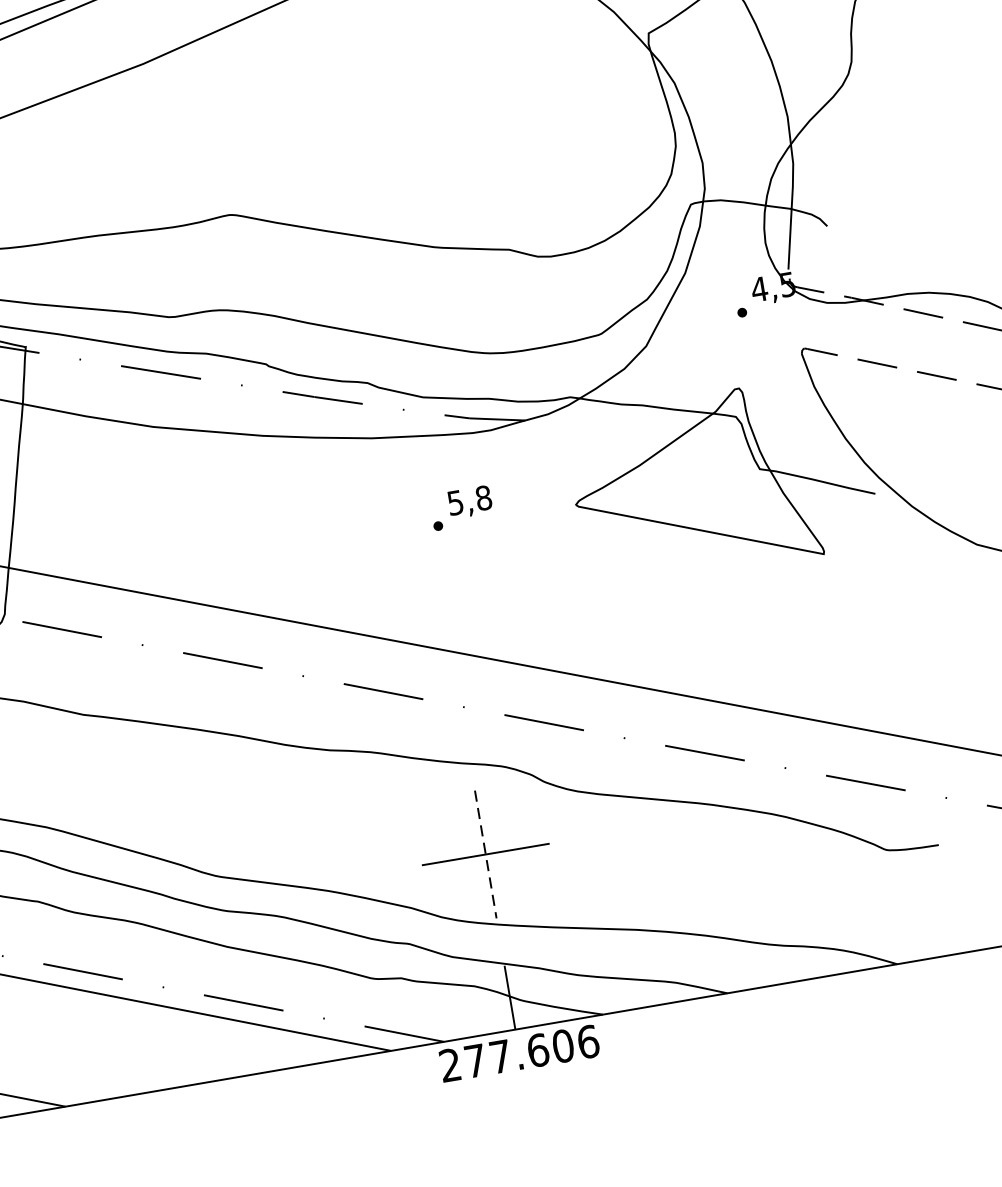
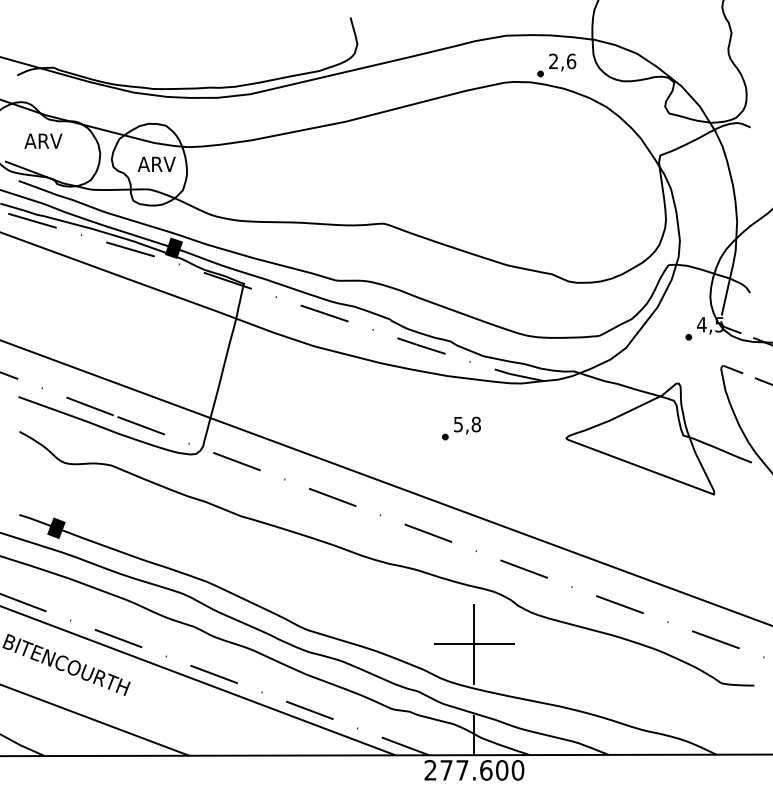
part: (461, 508) -> (461, 428), moved
line: (486, 854) -> (474, 644), dashed -> solid
text: (587, 1040) -> (517, 769), 277.606 -> 277.600

